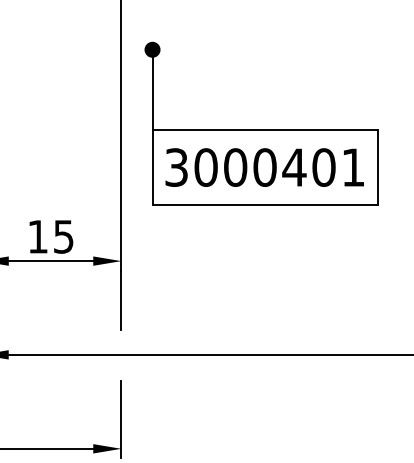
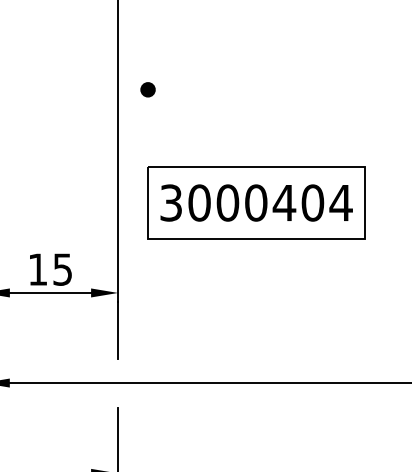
line: (152, 88) -> (148, 127), removed
text: (352, 167) -> (340, 202), 3000401 -> 3000404

